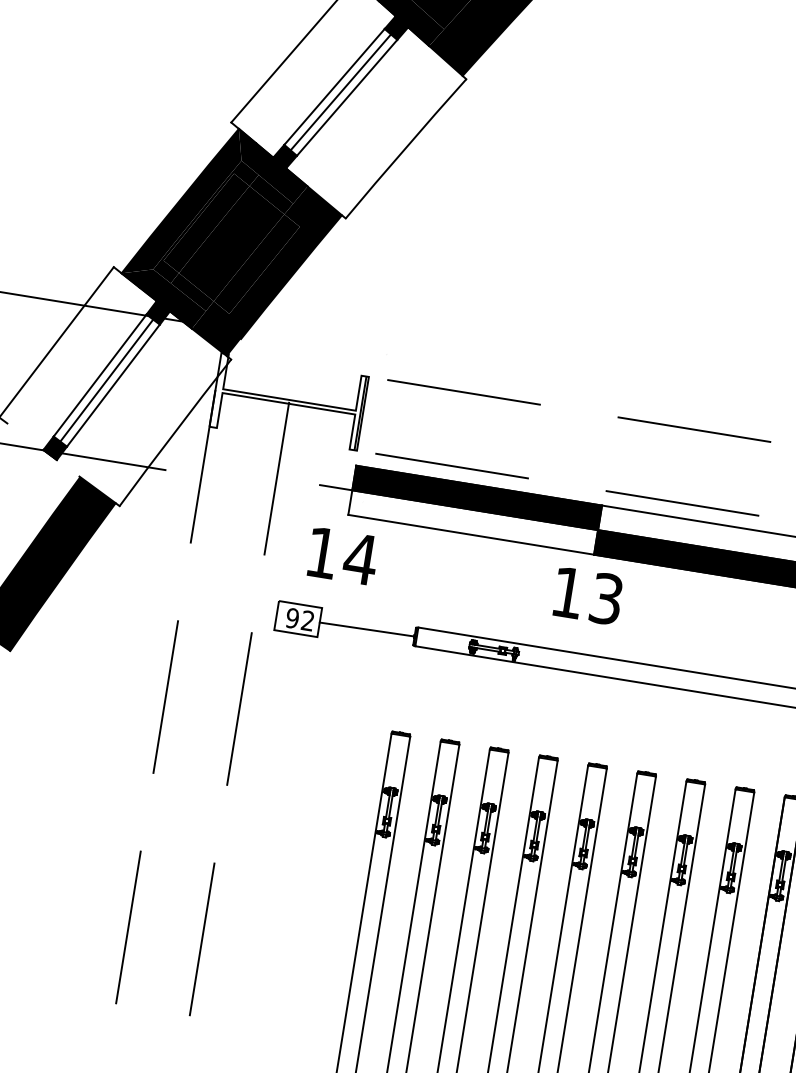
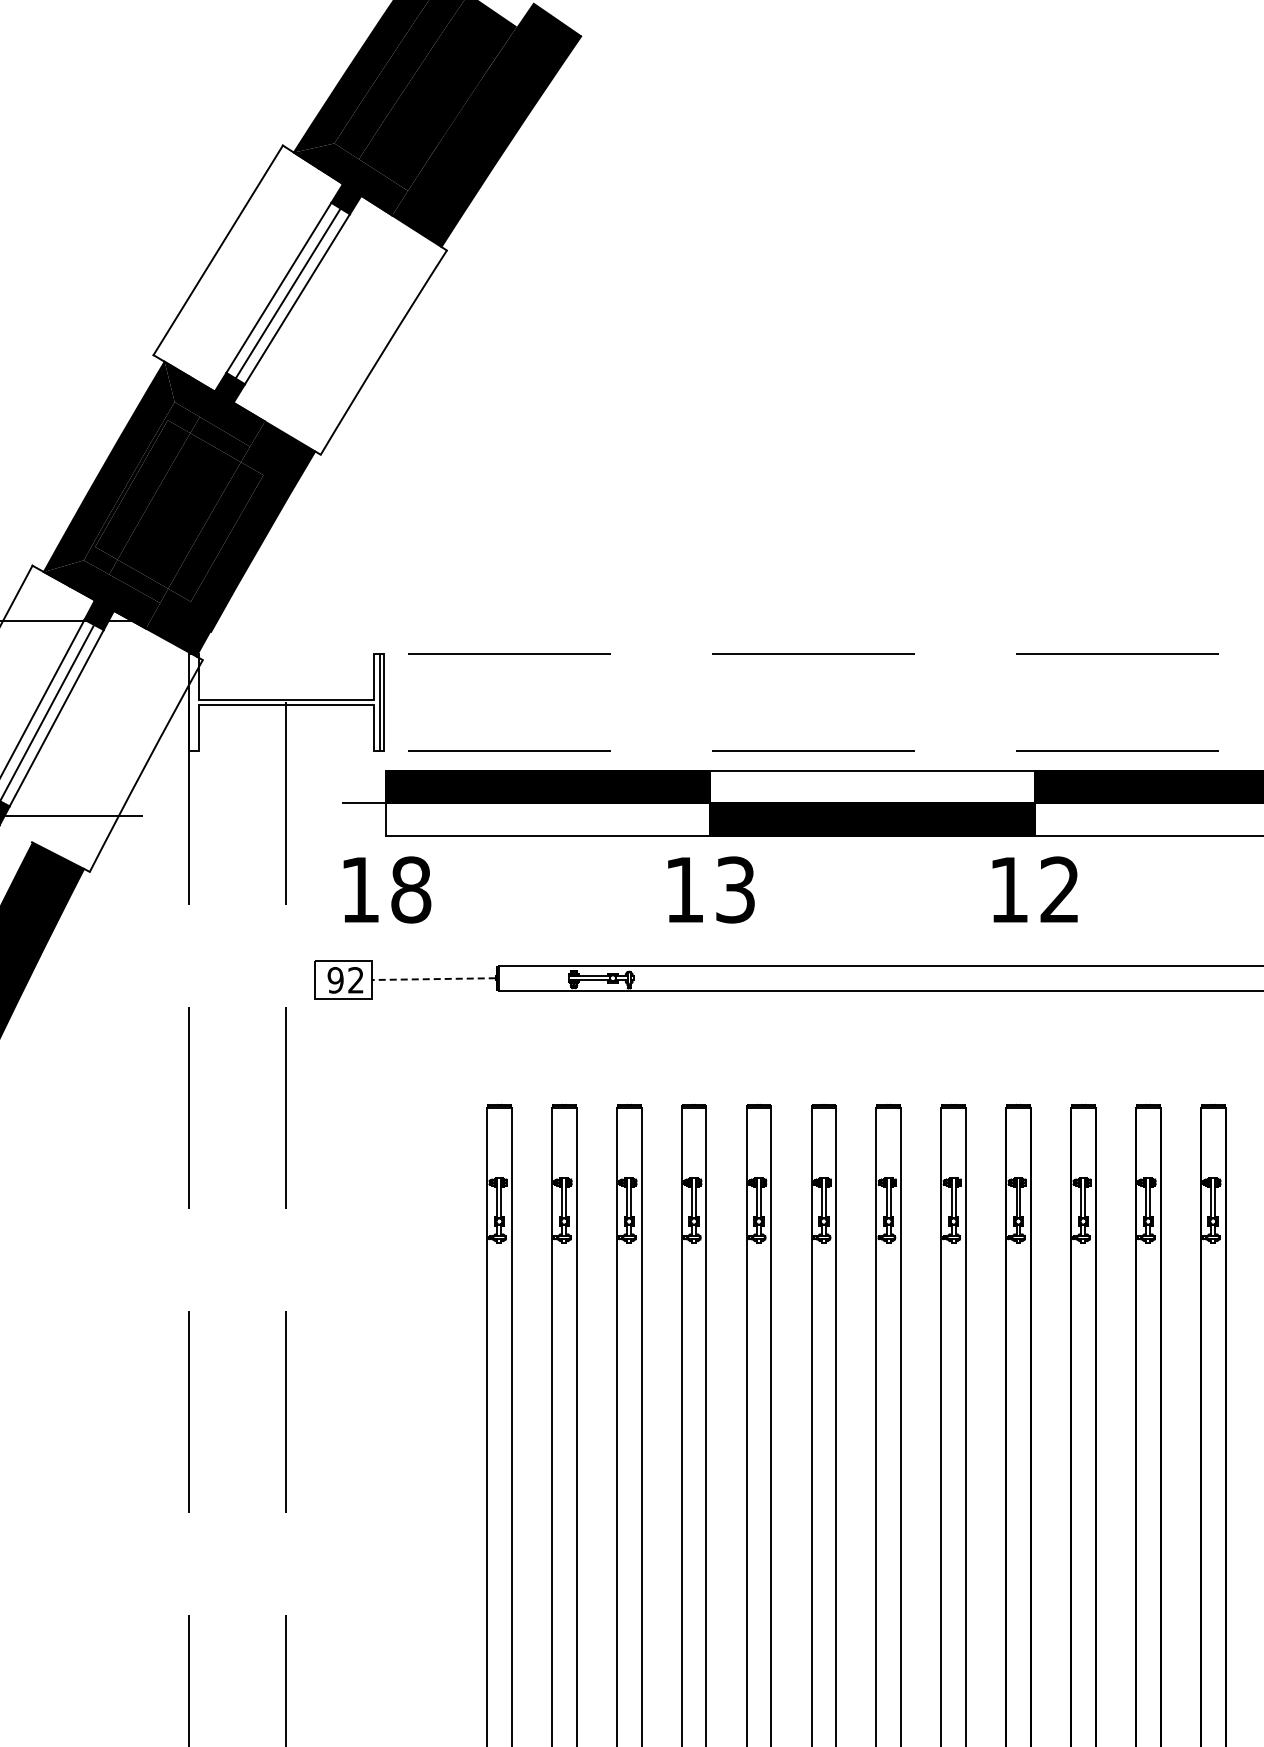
text: (360, 558) -> (410, 889), 14 -> 18
line: (366, 629) -> (433, 979), solid -> dashed

